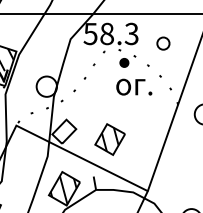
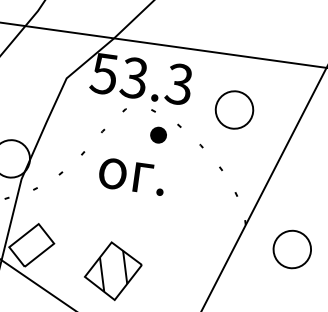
text: (106, 33) -> (133, 77), 58.3 -> 53.3
part: (163, 43) -> (234, 109), size x1.67
text: (134, 86) -> (132, 175), moved

